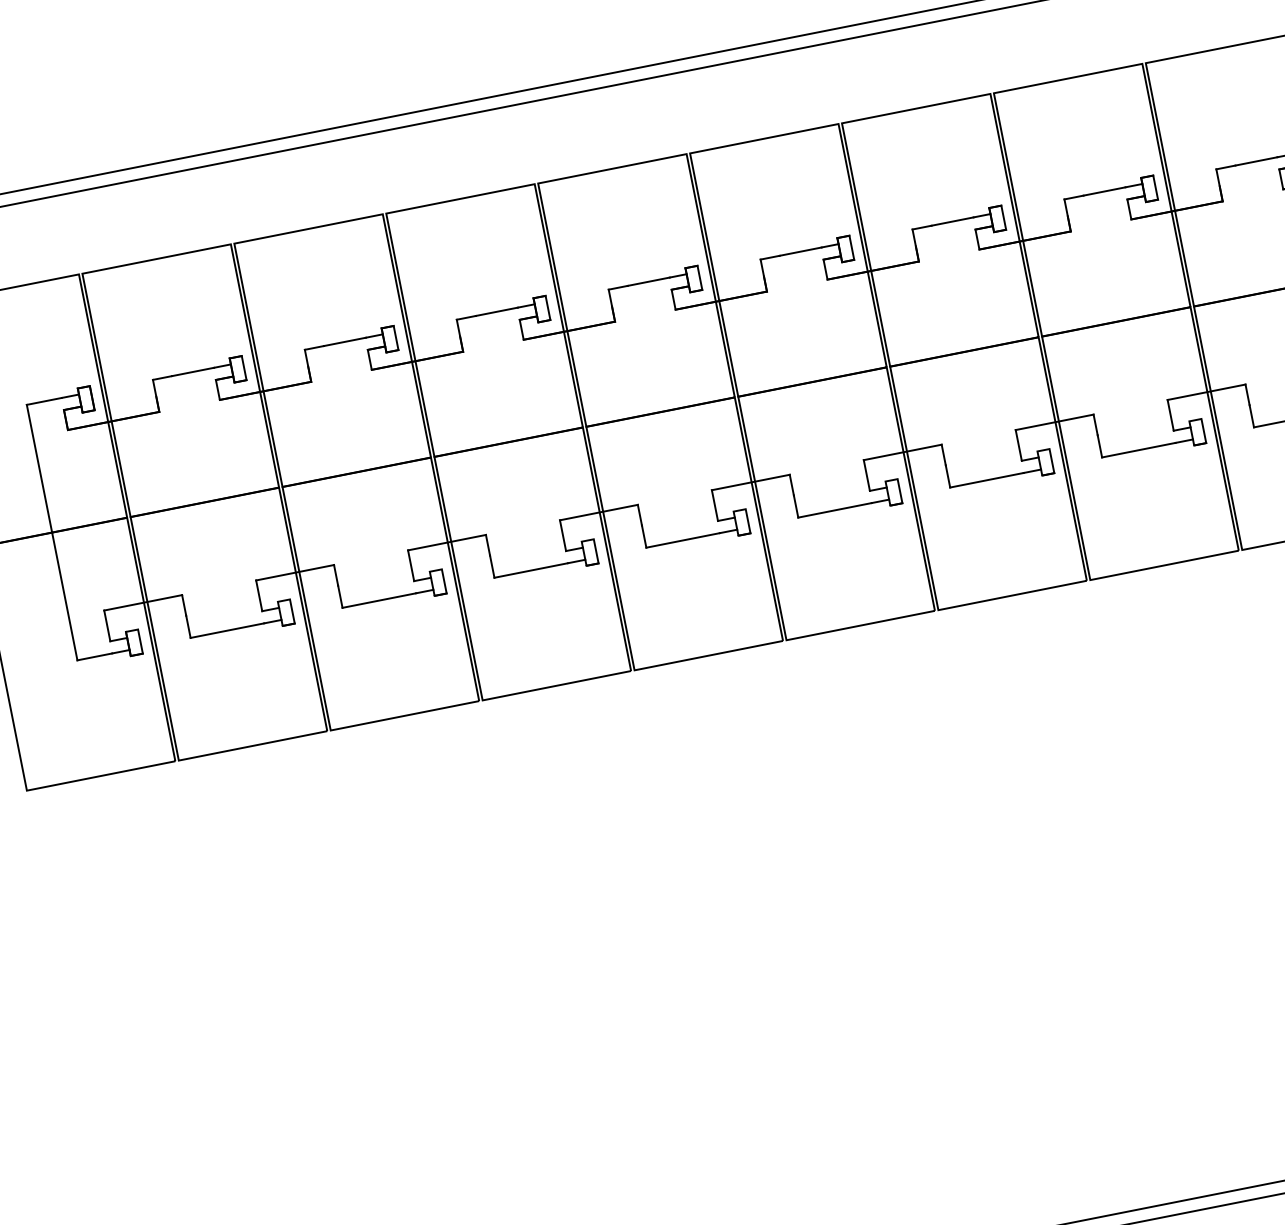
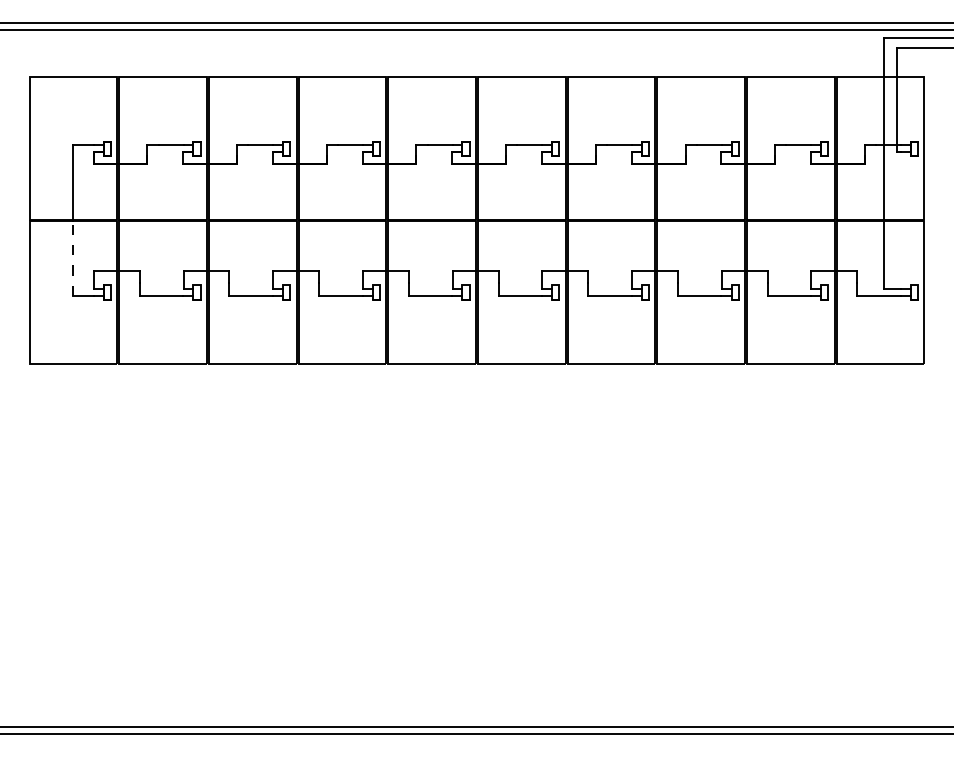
line: (64, 597) -> (72, 258), solid -> dashed

